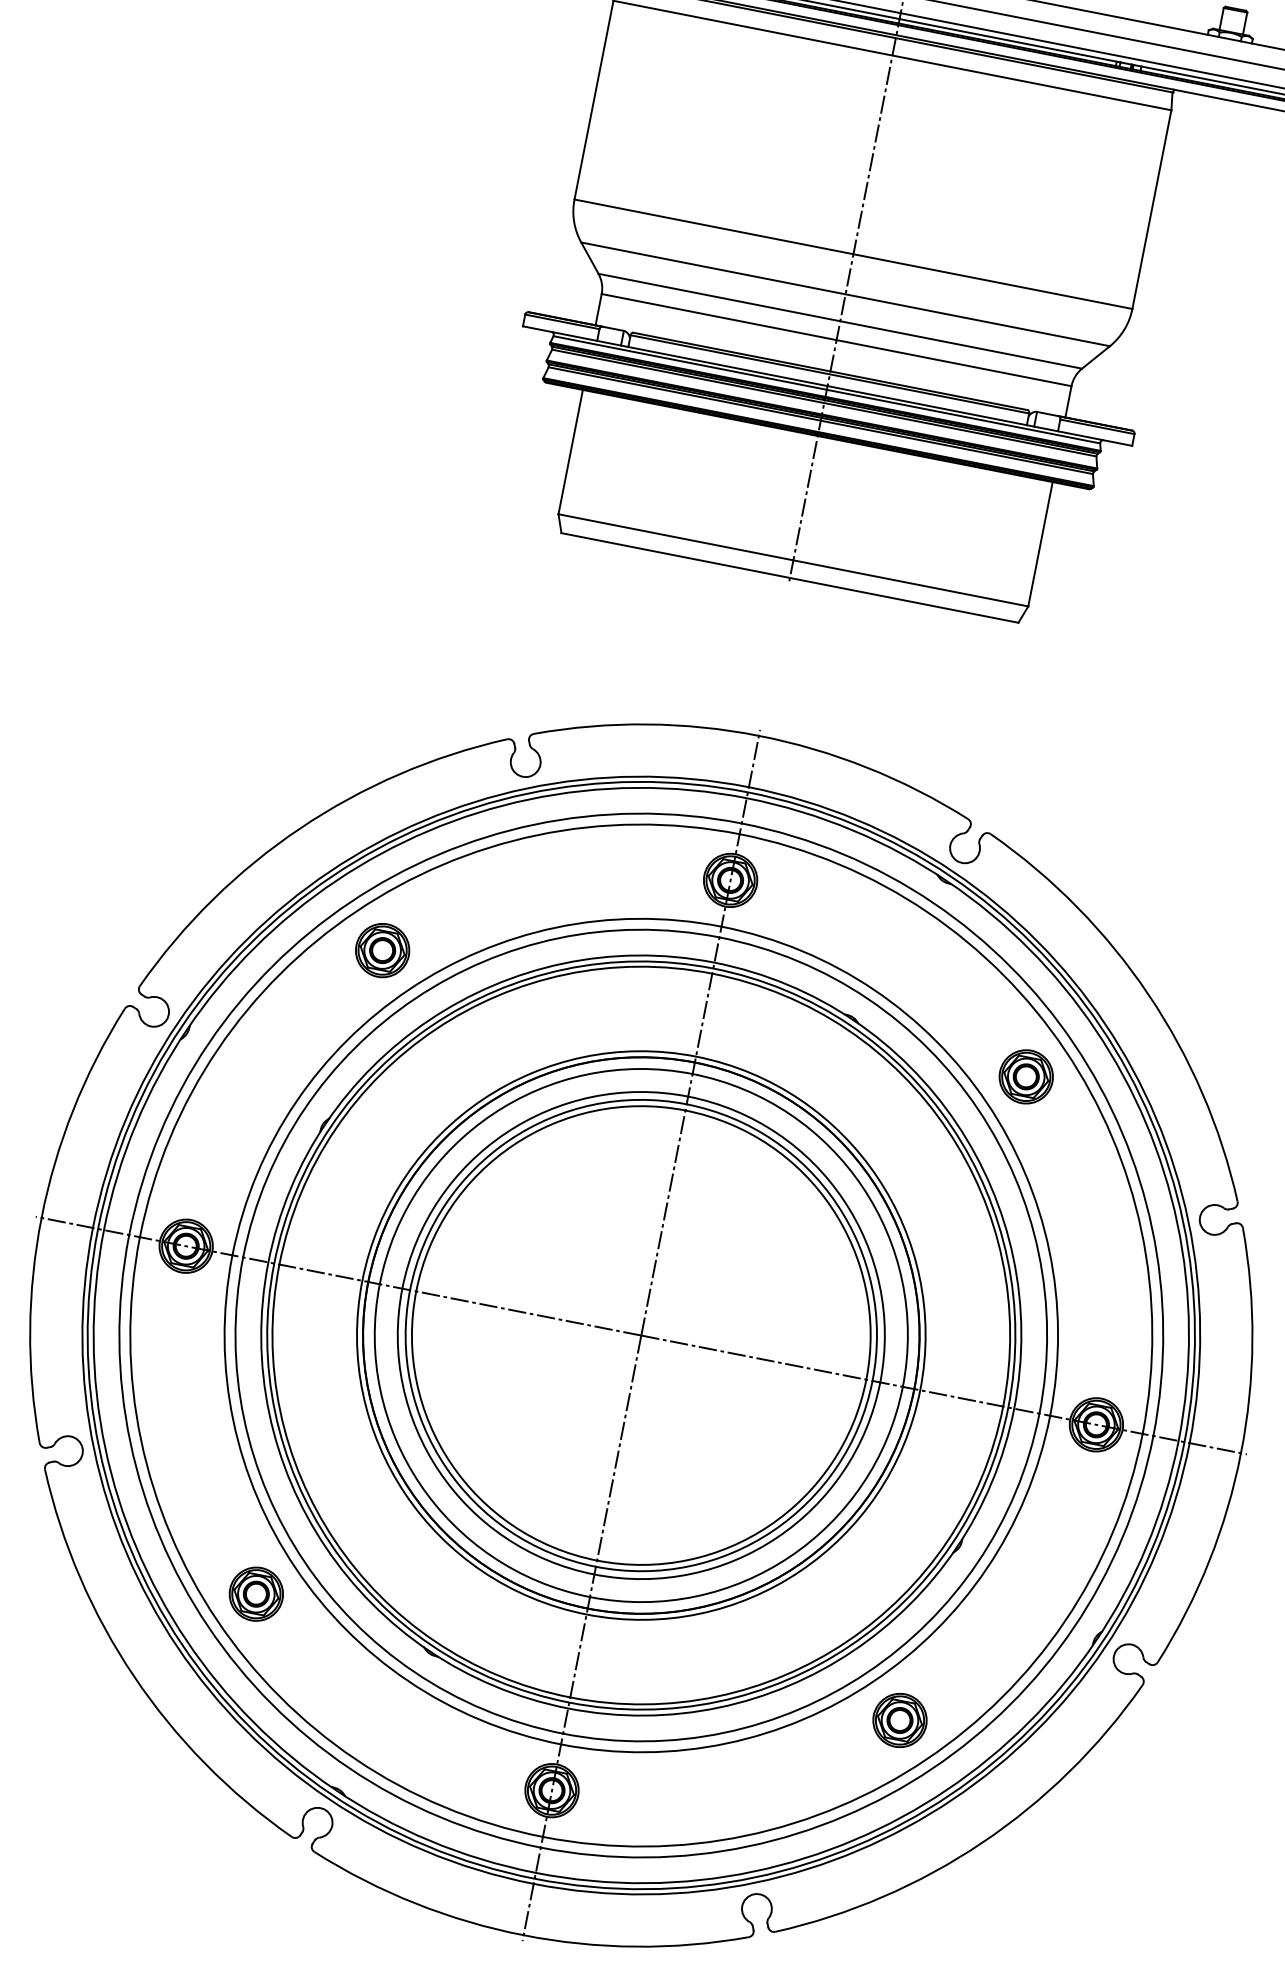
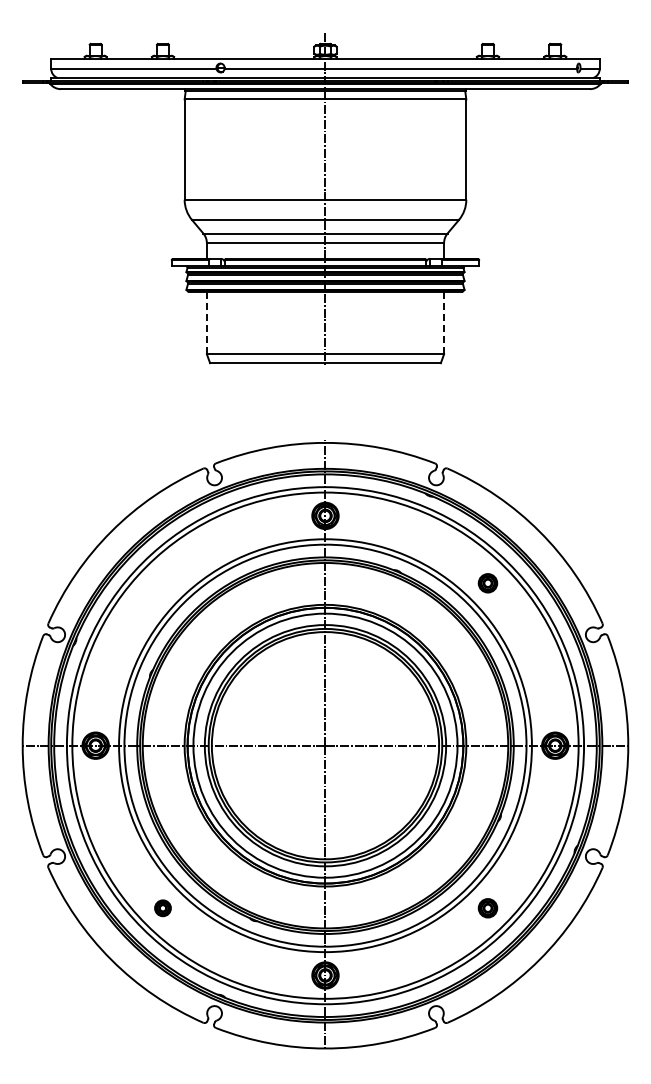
line: (570, 451) -> (206, 322), solid -> dashed
line: (1041, 543) -> (444, 322), solid -> dashed
part: (381, 950) -> (162, 583), removed
part: (1025, 1077) -> (487, 583), size x0.7
part: (255, 1594) -> (162, 908), size x0.6
part: (898, 1720) -> (487, 908), size x0.7

